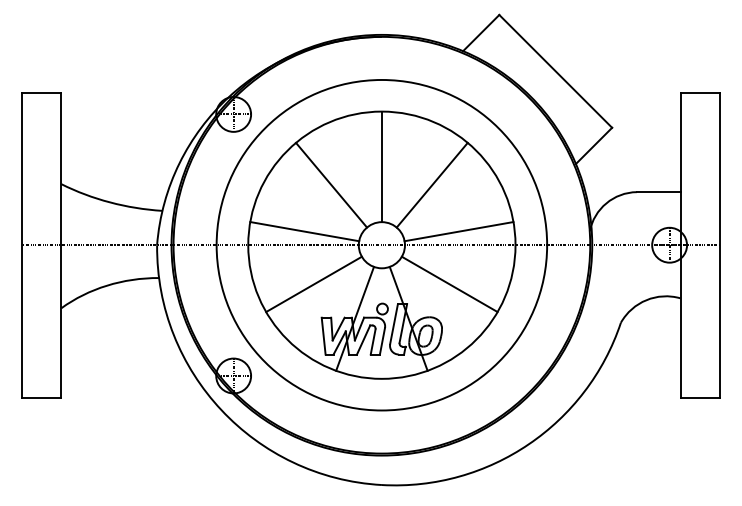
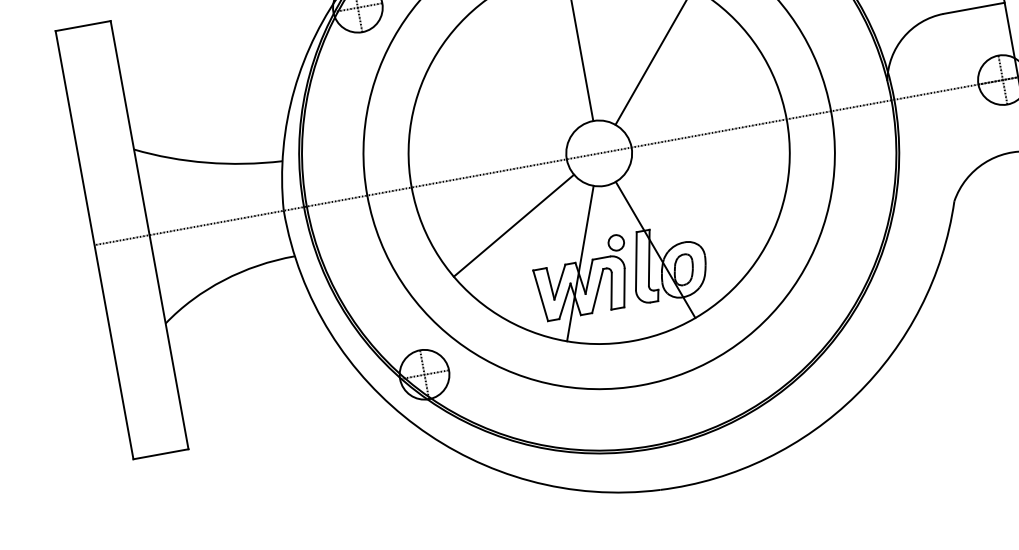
line: (331, 184) -> (513, 81), removed
line: (304, 231) -> (487, 153), removed
line: (458, 231) -> (703, 114), removed
line: (449, 284) -> (704, 191), removed

